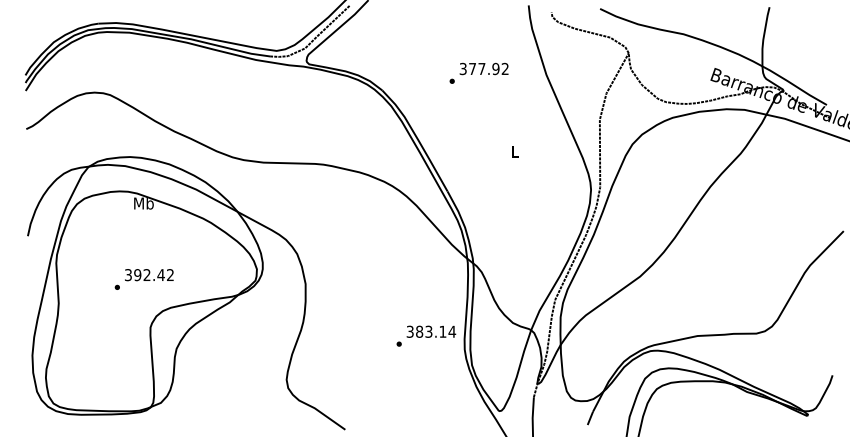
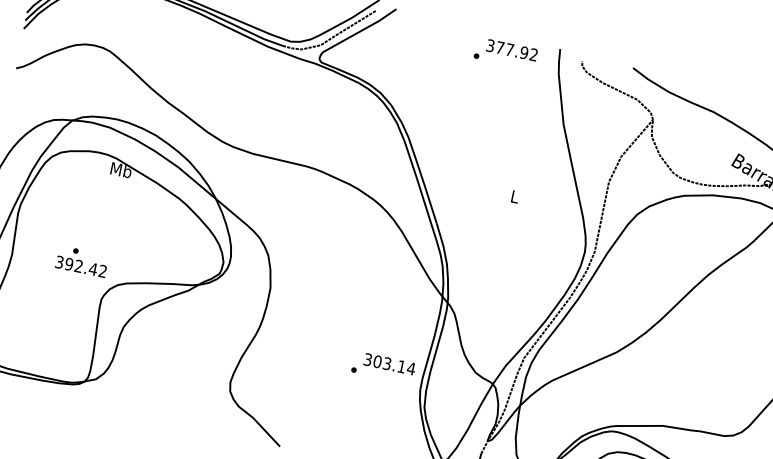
text: (478, 72) -> (505, 52), moved
text: (149, 275) -> (81, 267), moved
text: (419, 331) -> (377, 361), 383.14 -> 303.14

